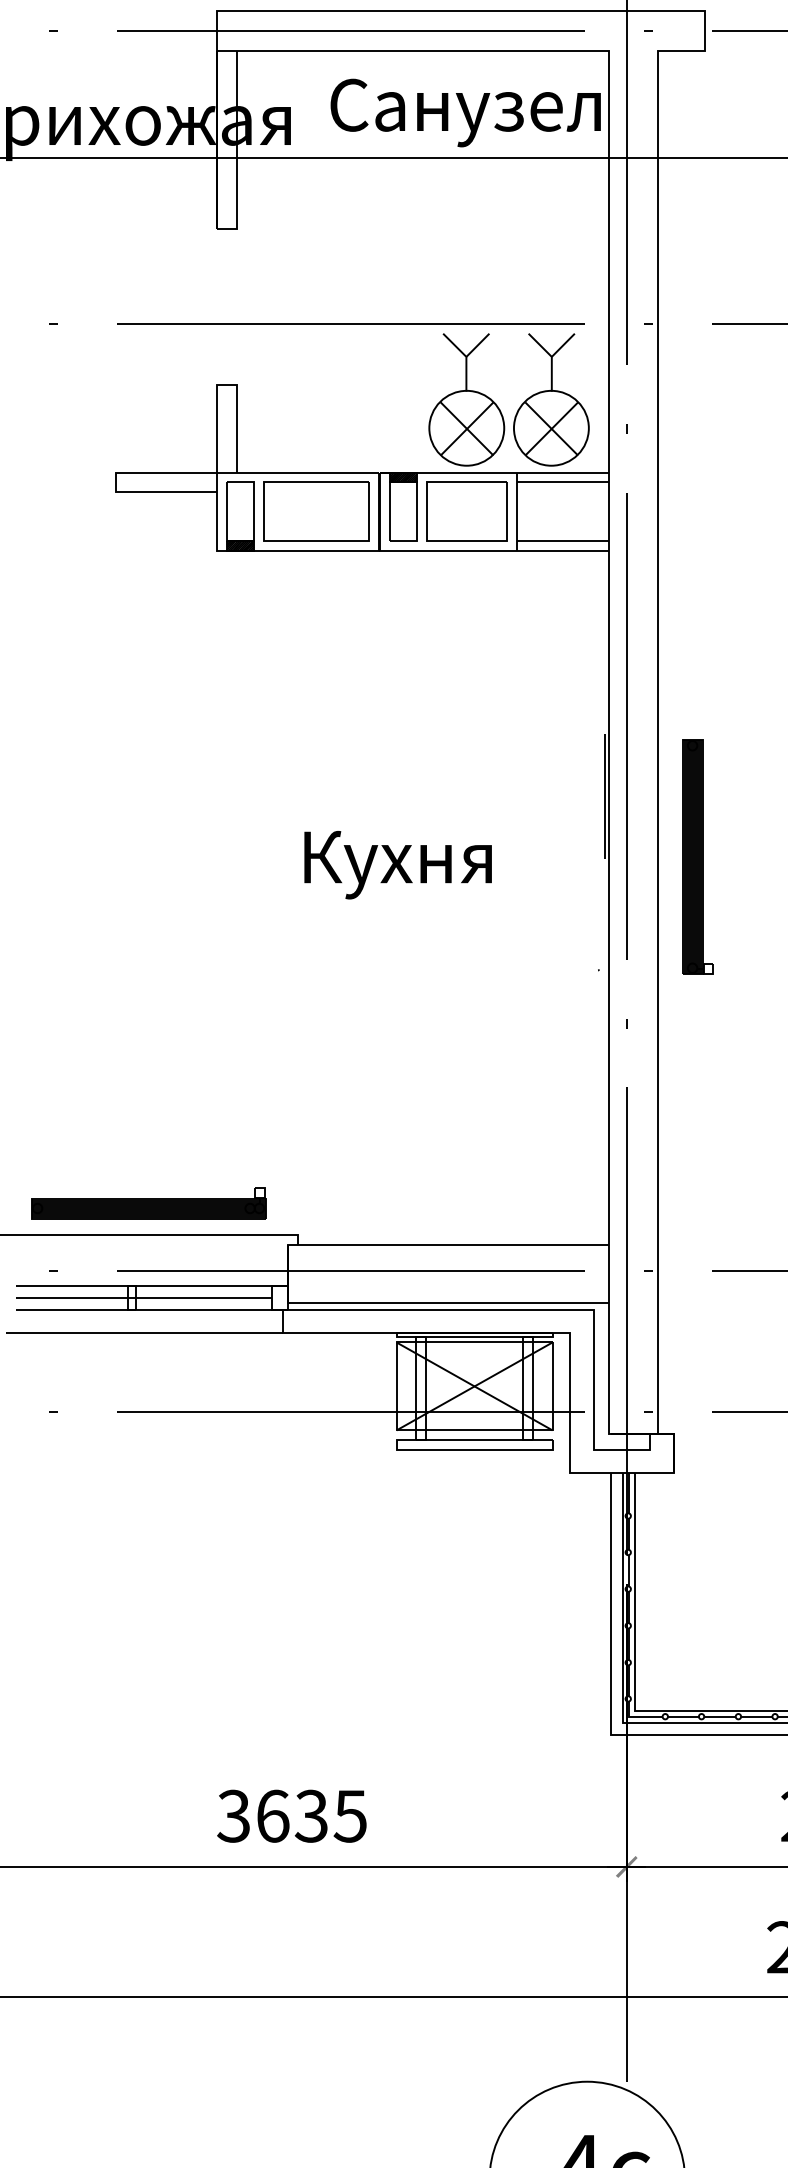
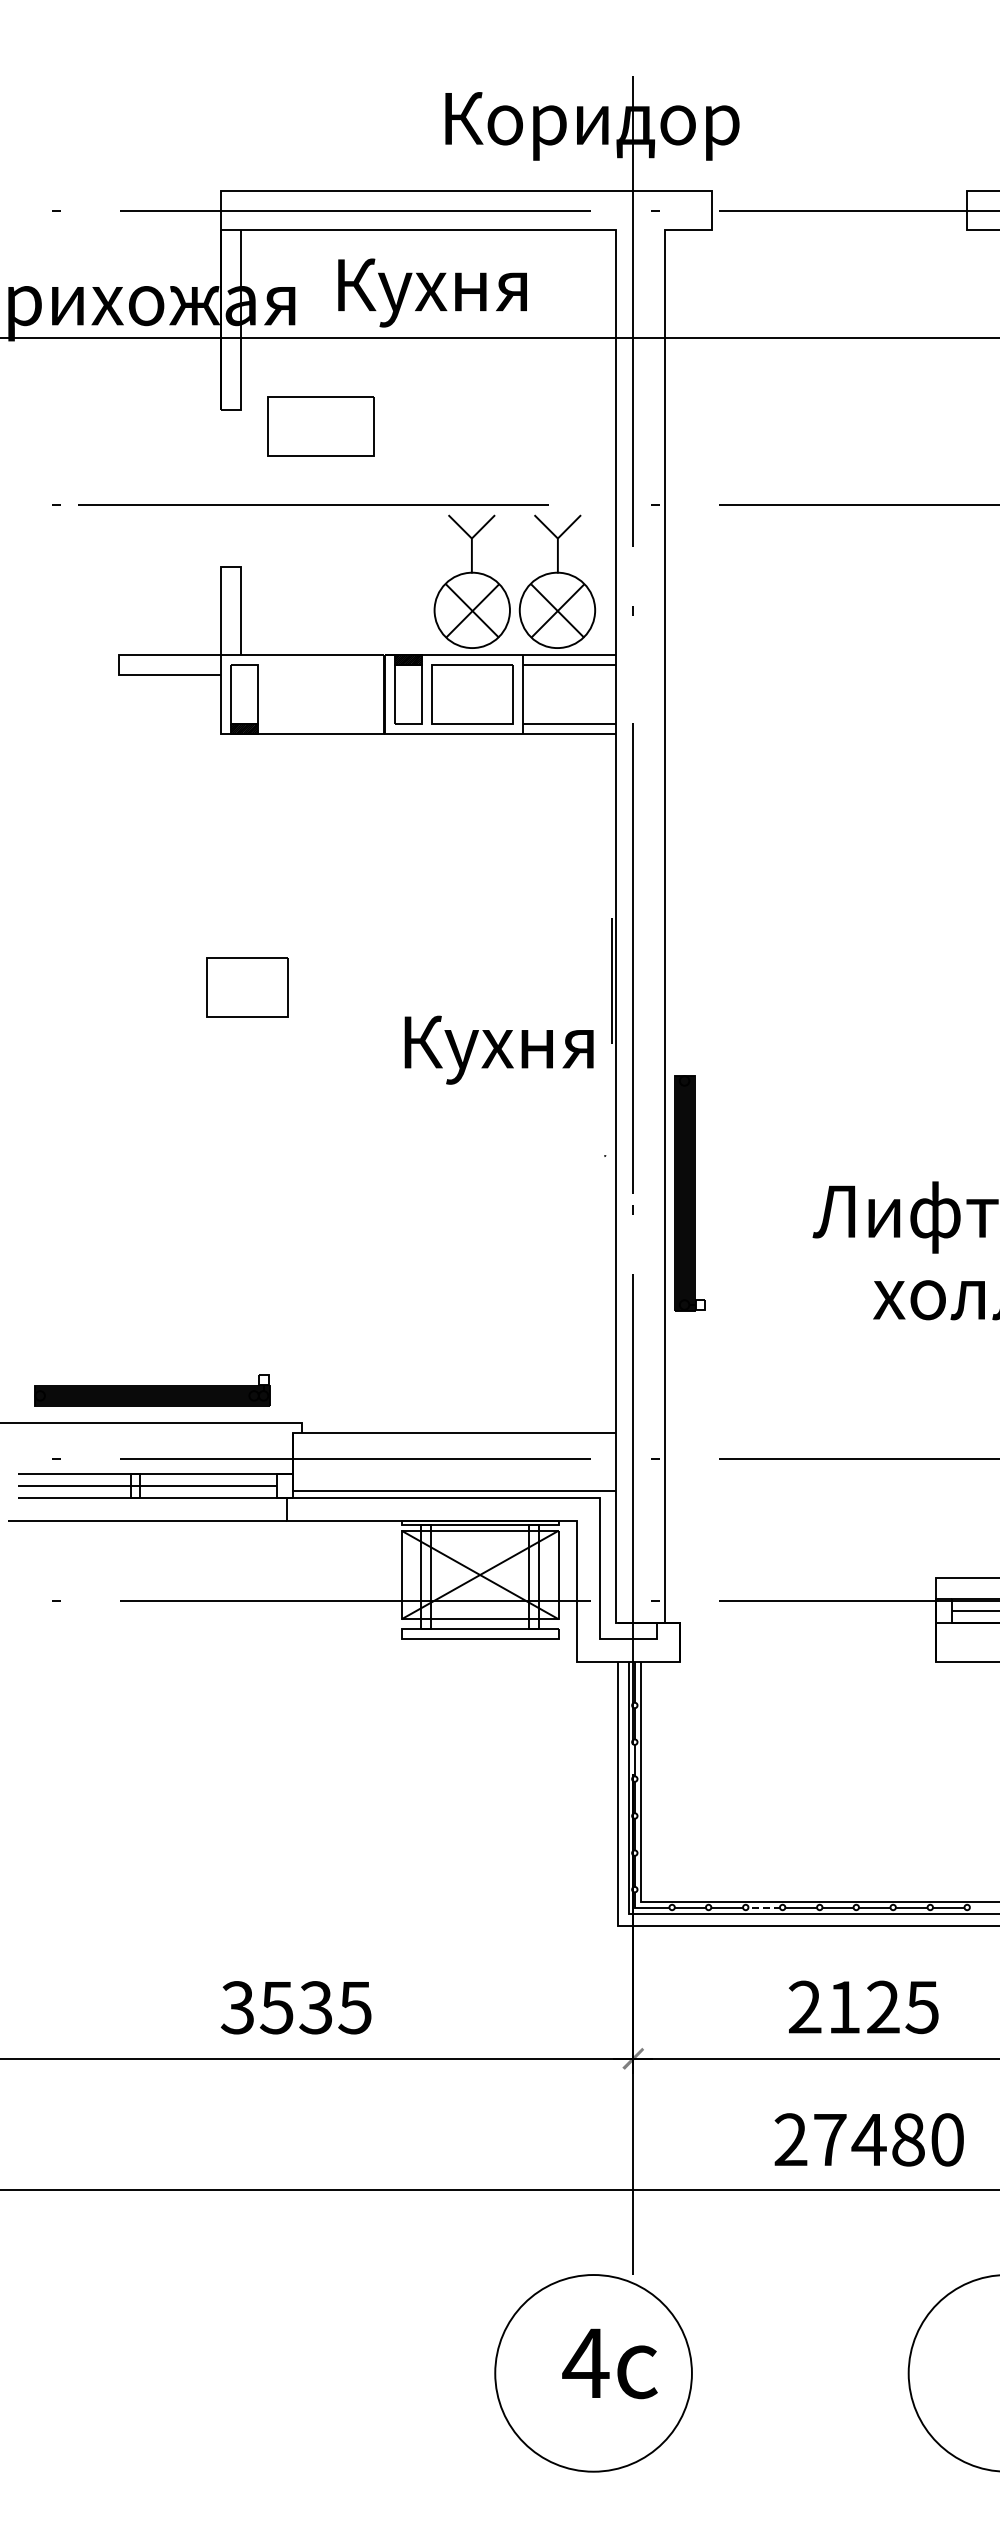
text: (466, 112) -> (471, 292), Санузел -> Кухня
line: (350, 323) -> (313, 504), moved
part: (316, 511) -> (320, 426), moved
line: (625, 726) -> (632, 958), moved
part: (243, 802) -> (247, 987), added
part: (697, 857) -> (689, 1193), moved
text: (397, 864) -> (498, 1049), moved
line: (756, 1716) -> (763, 1907), solid -> dashed
text: (272, 1816) -> (276, 2007), 3635 -> 3535

